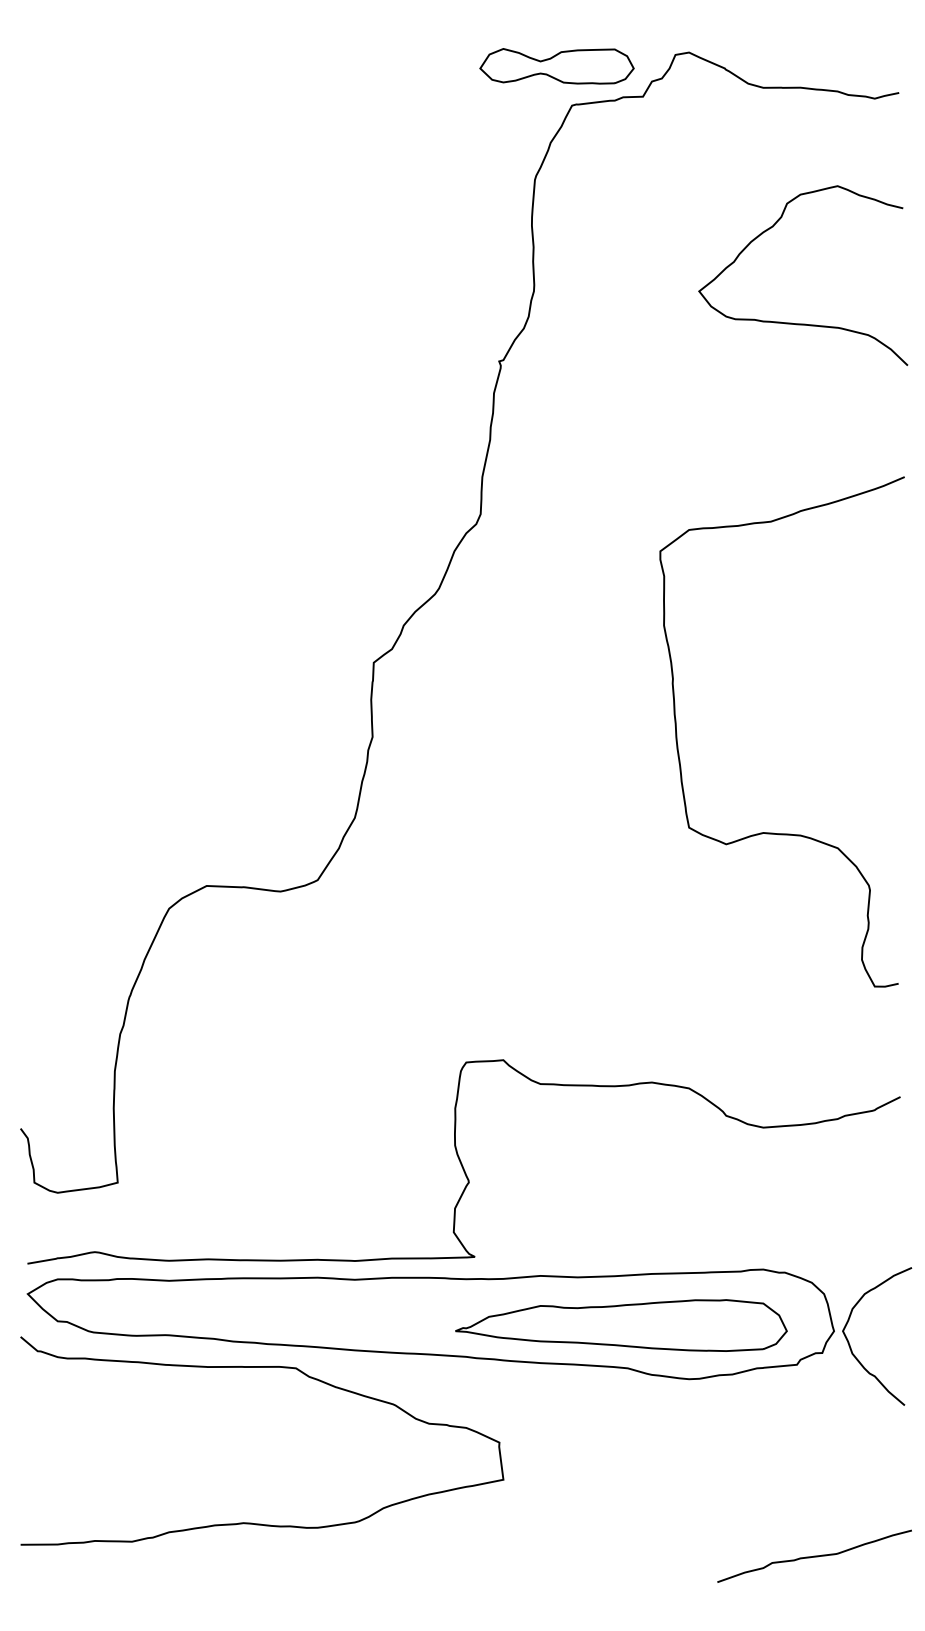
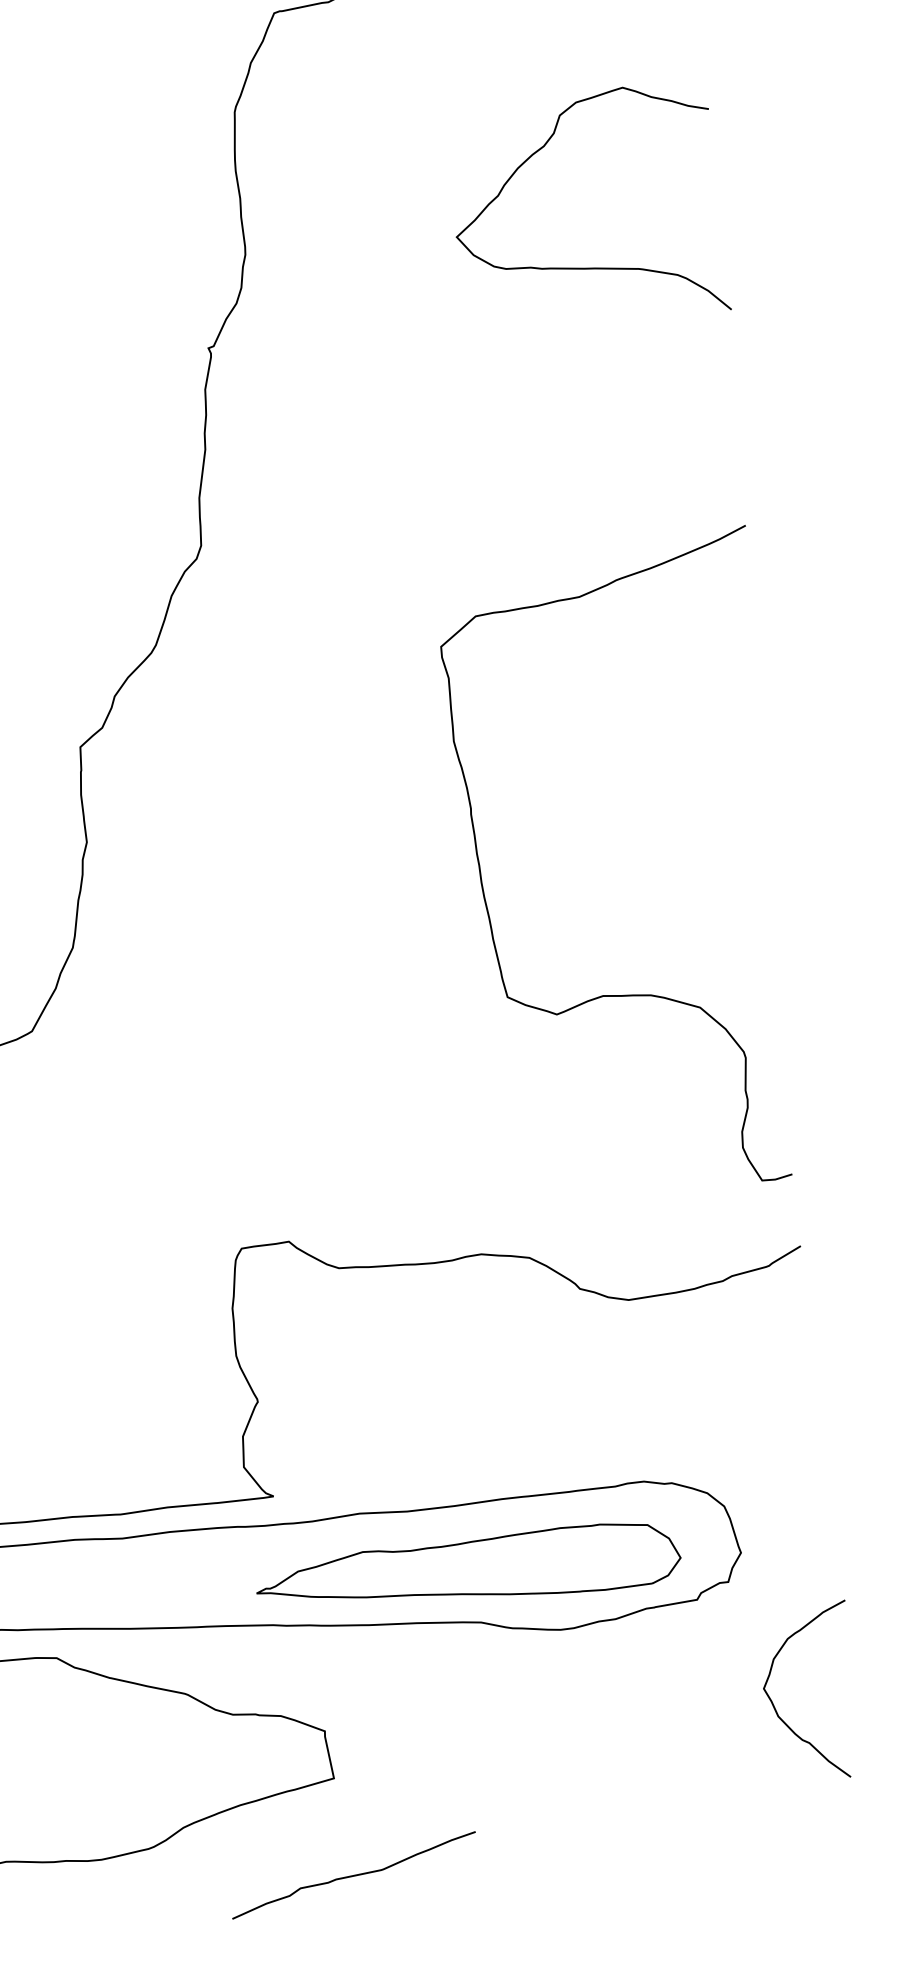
curve: (773, 832) -> (616, 994), moved
curve: (850, 1344) -> (774, 1704), moved
curve: (814, 1555) -> (353, 1874), moved

